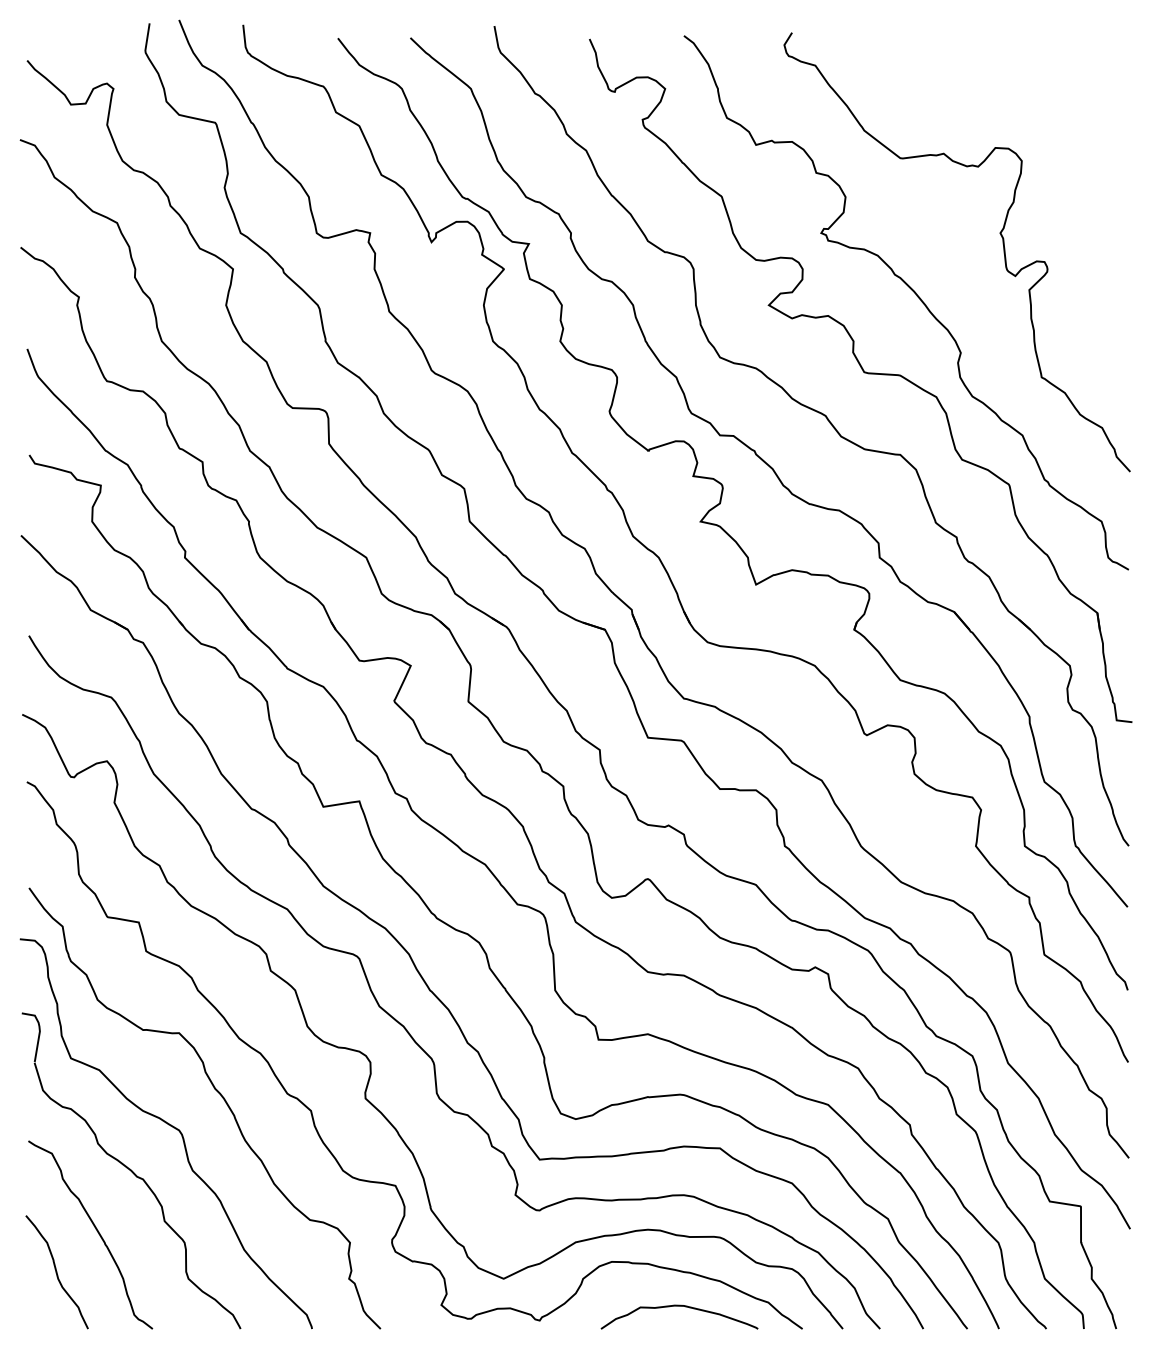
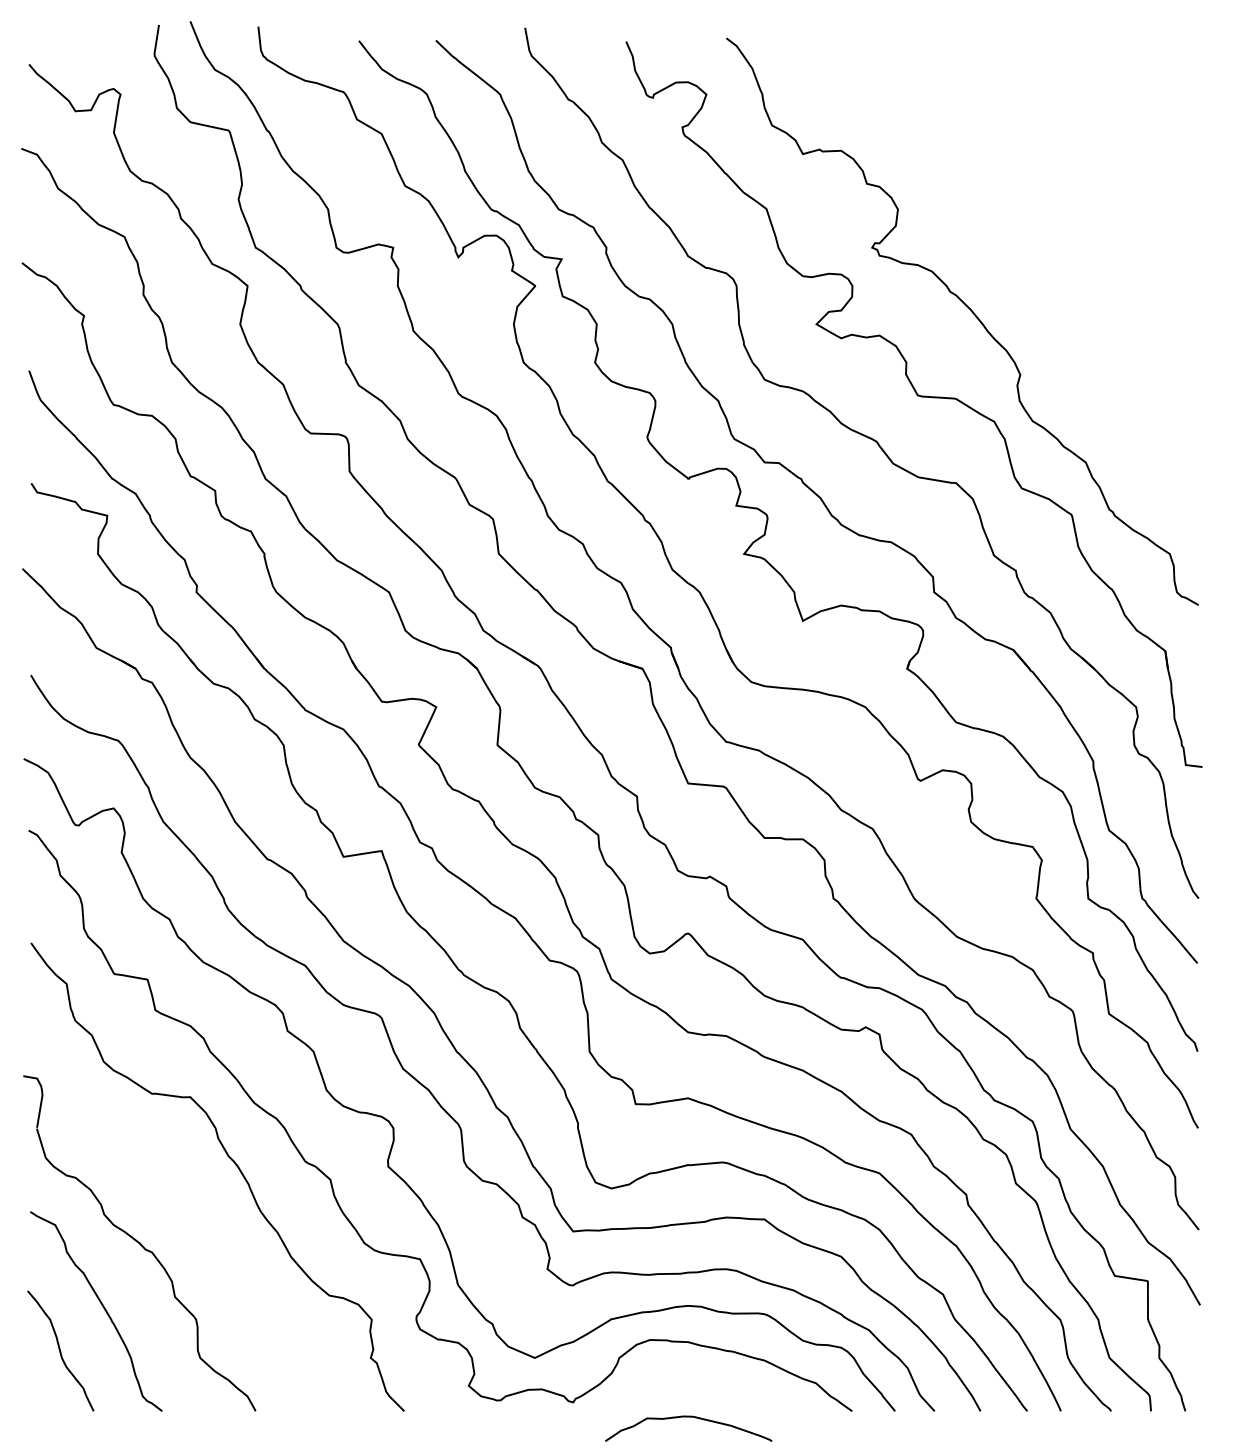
curve: (999, 233) -> (1061, 248), removed
curve: (170, 1126) -> (181, 1196), removed
curve: (679, 1306) -> (688, 1417), moved

